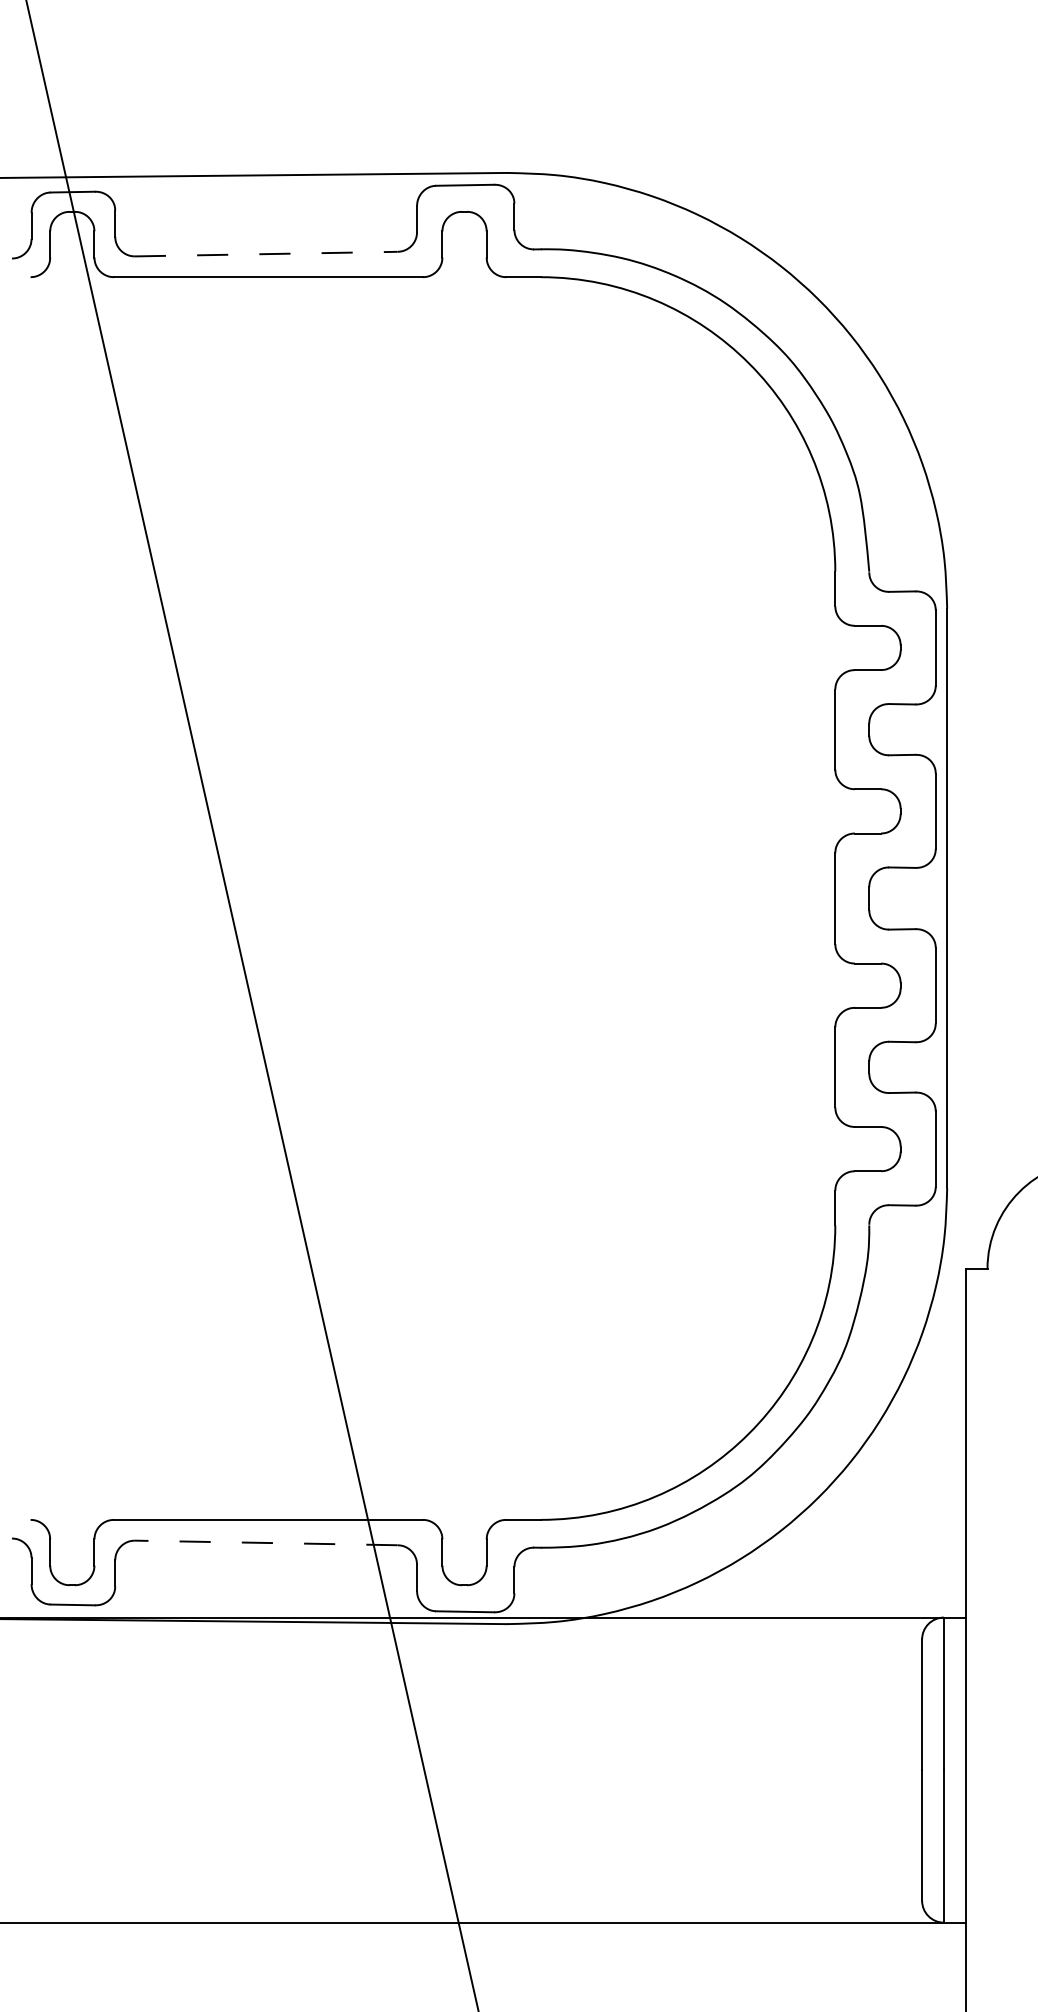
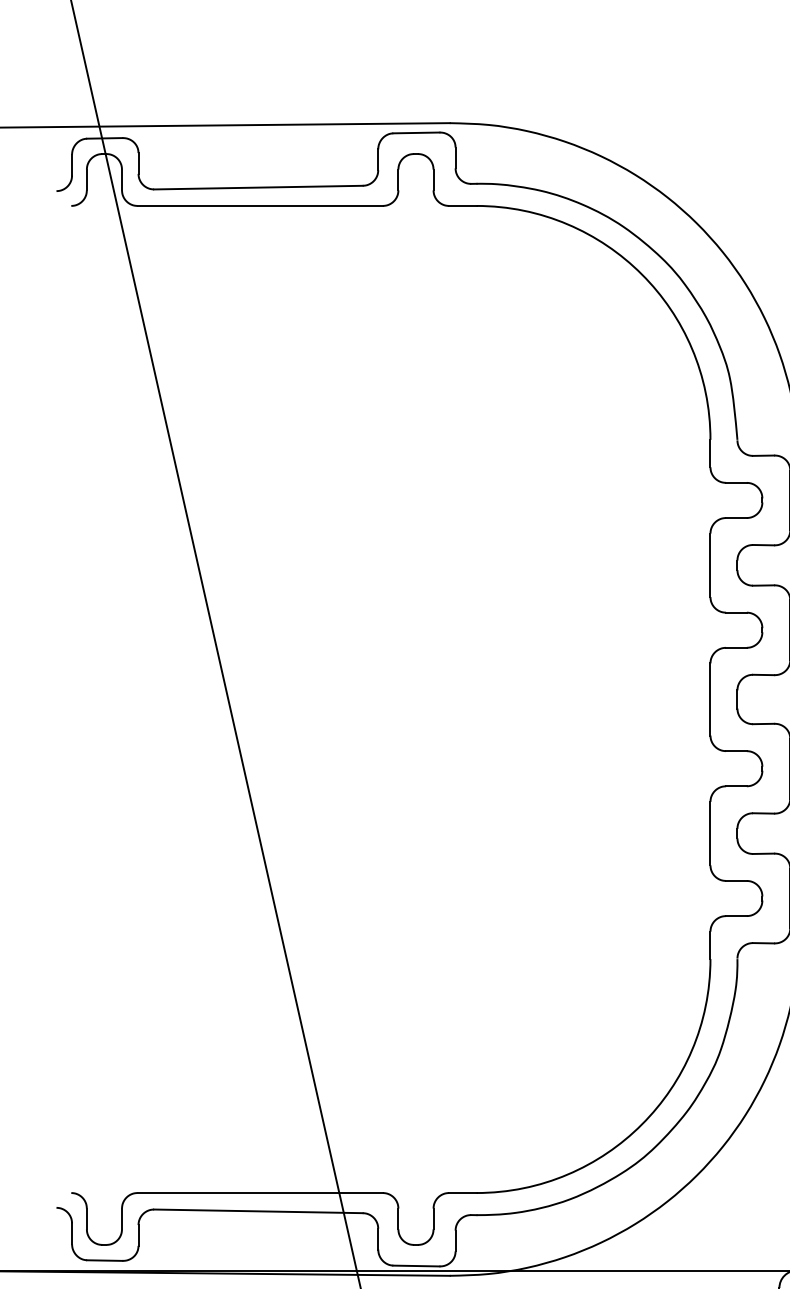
line: (266, 254) -> (258, 187), dashed -> solid
line: (265, 1542) -> (257, 1210), dashed -> solid

